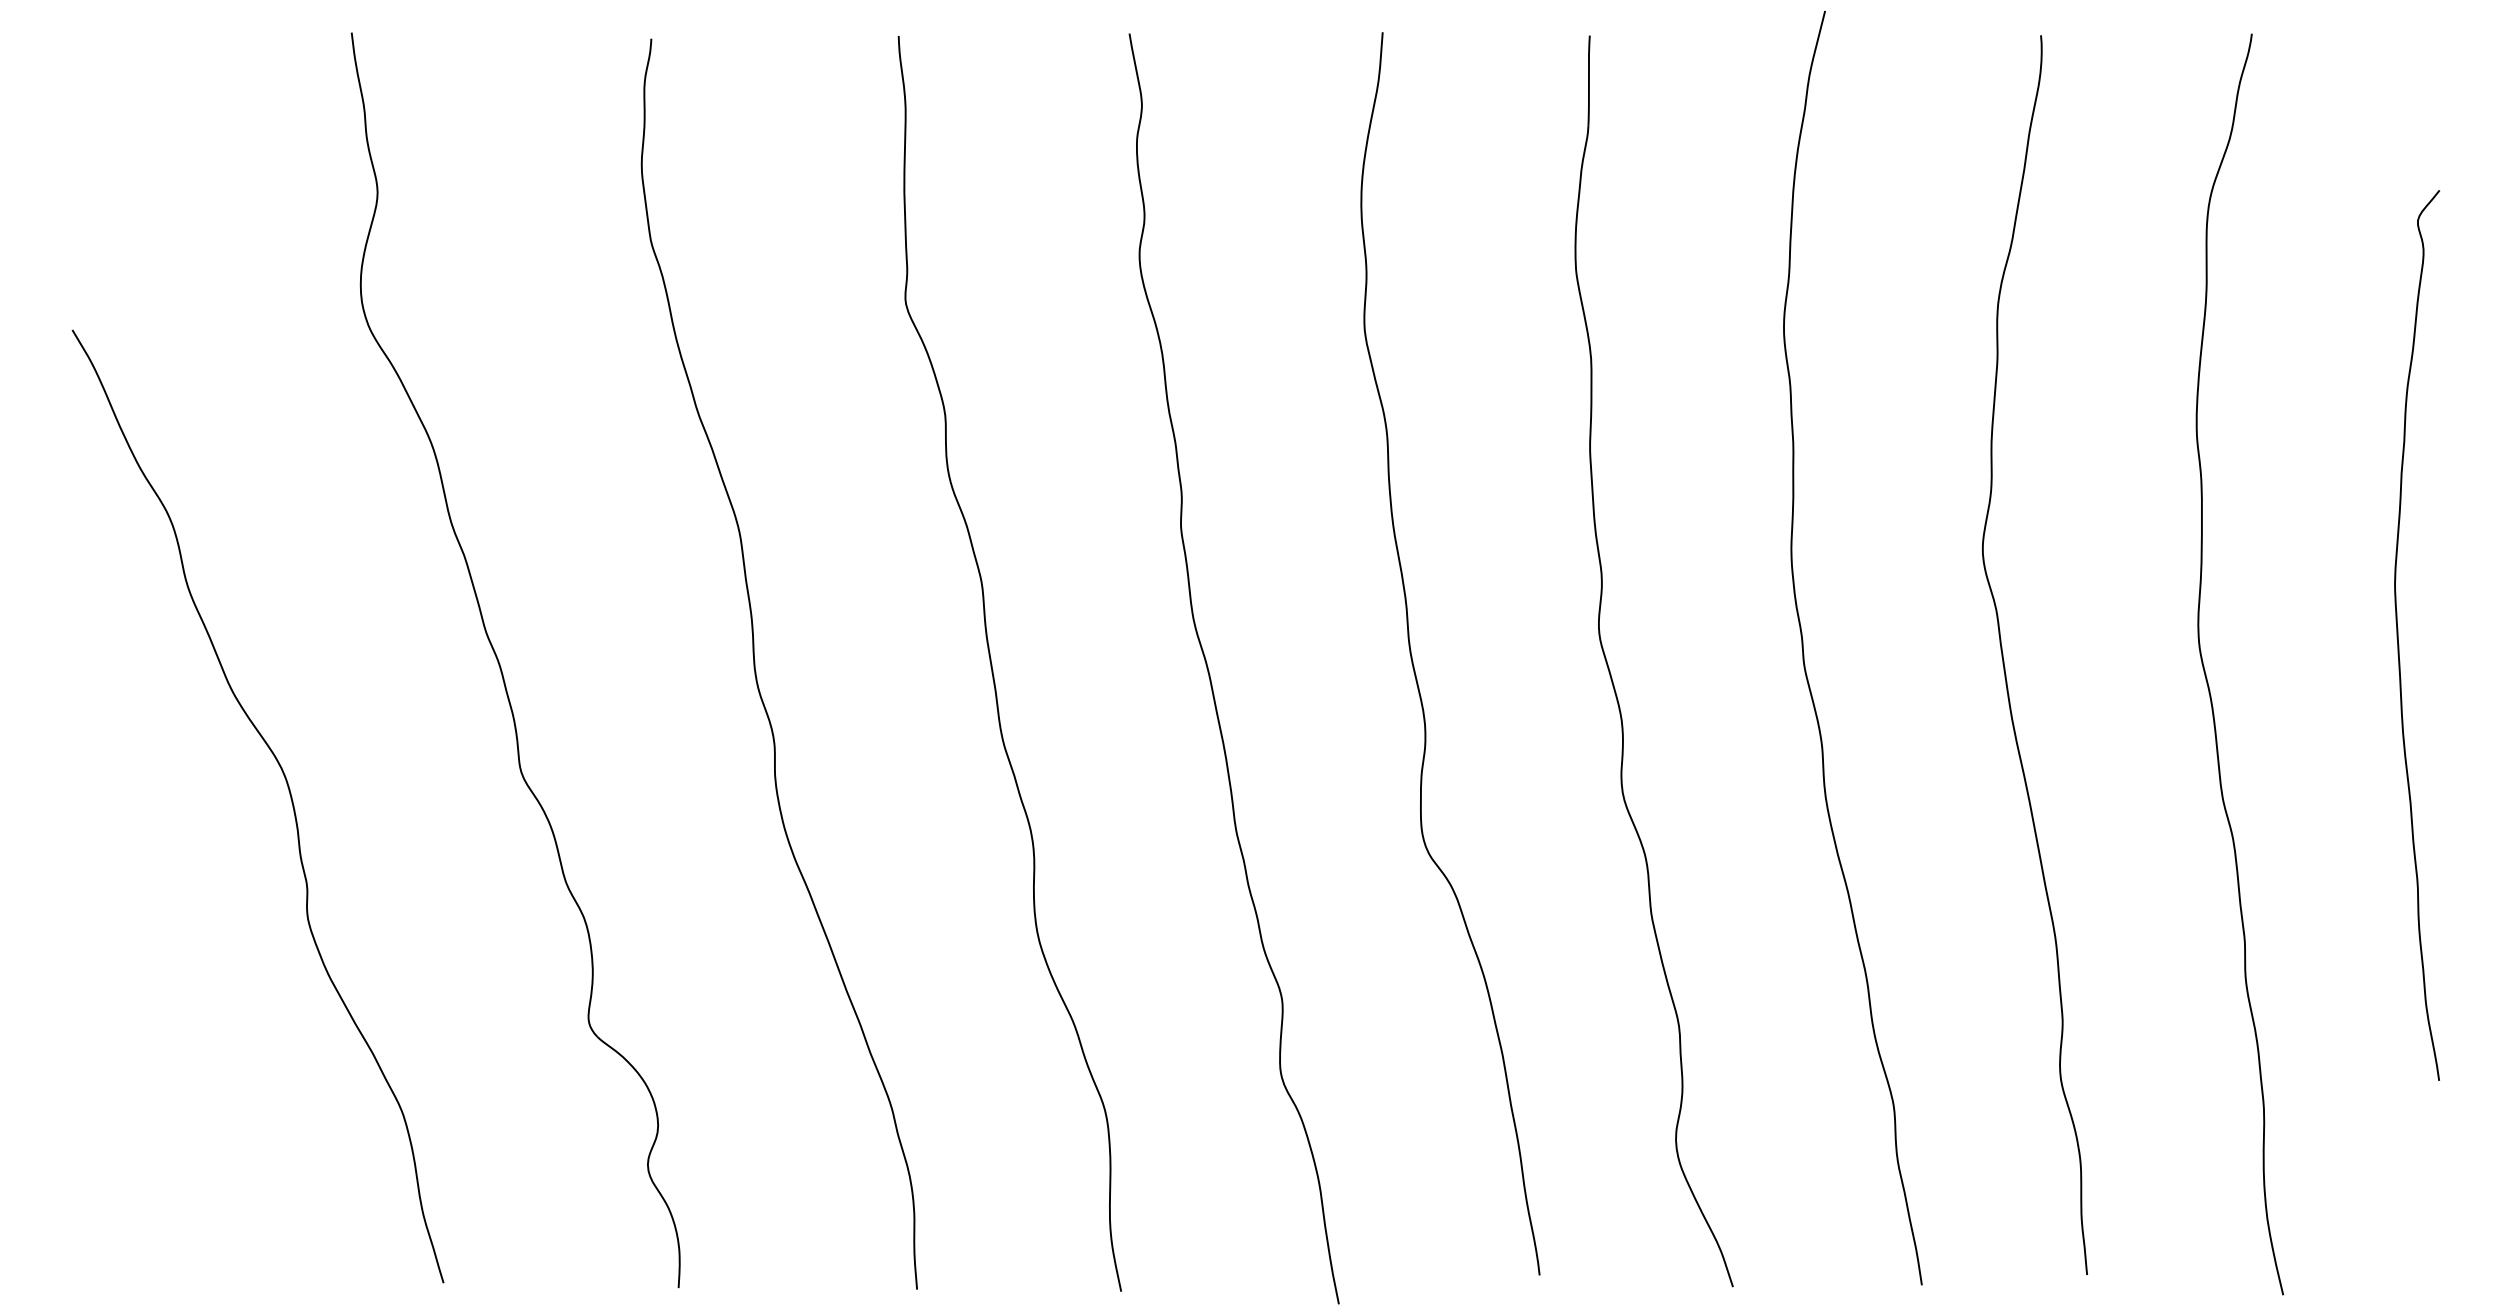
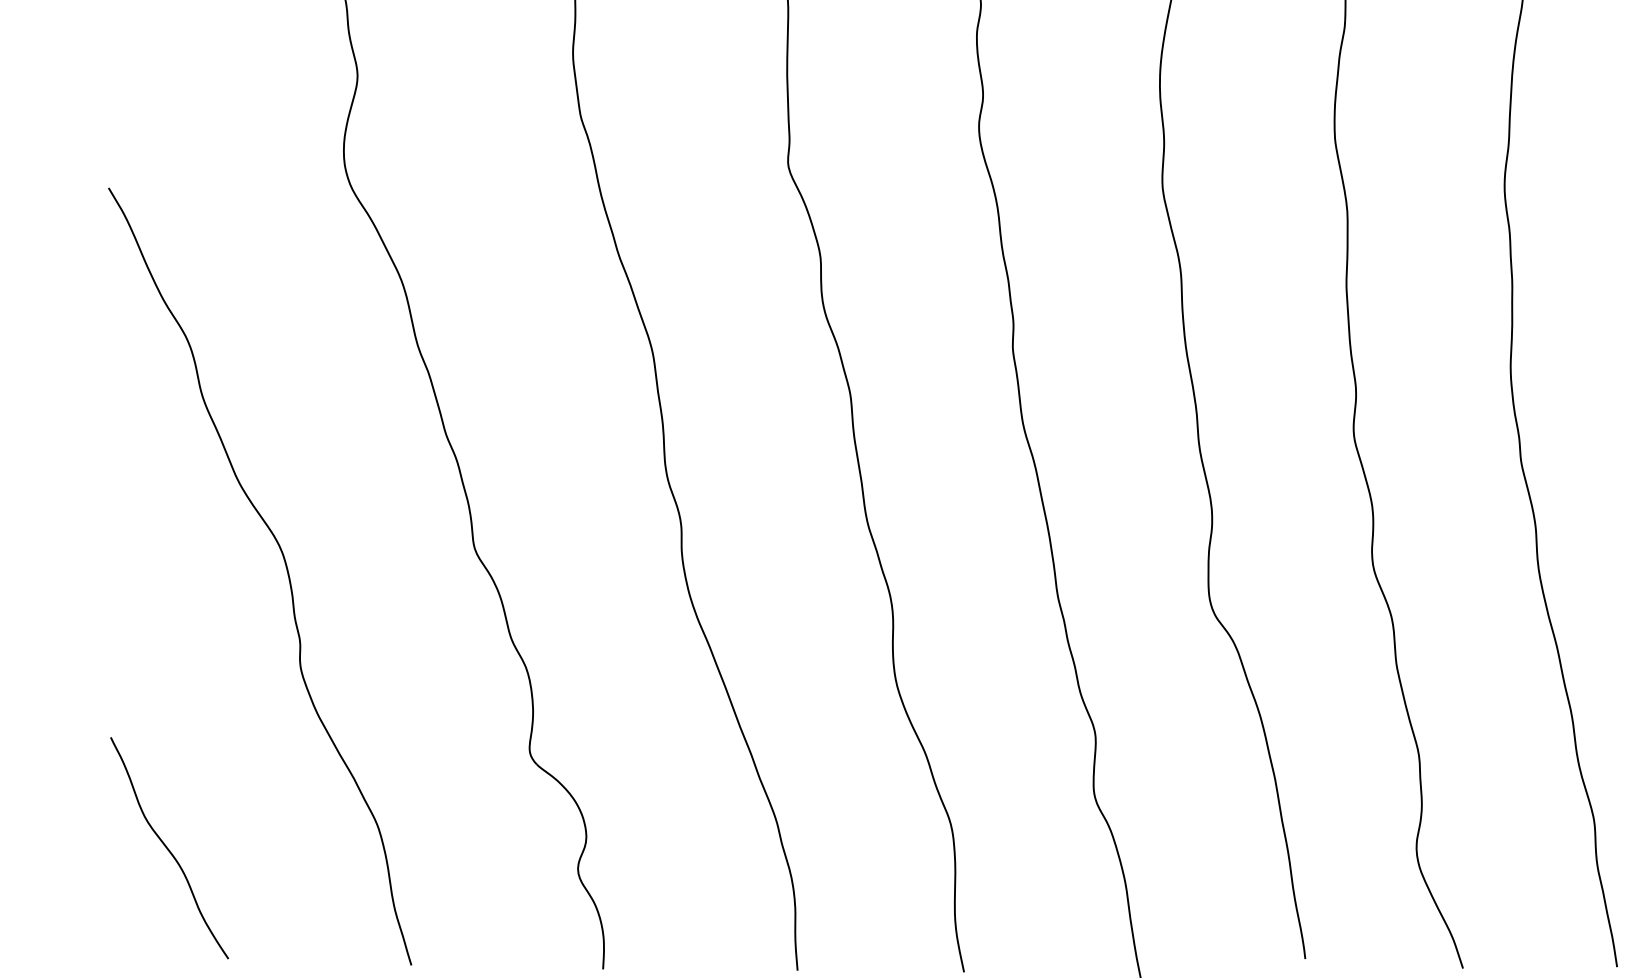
curve: (145, 1139) -> (168, 848), added

